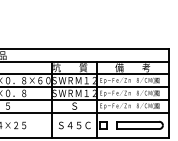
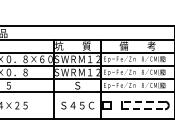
line: (138, 121) -> (143, 101), solid -> dashed
line: (138, 129) -> (143, 109), solid -> dashed

